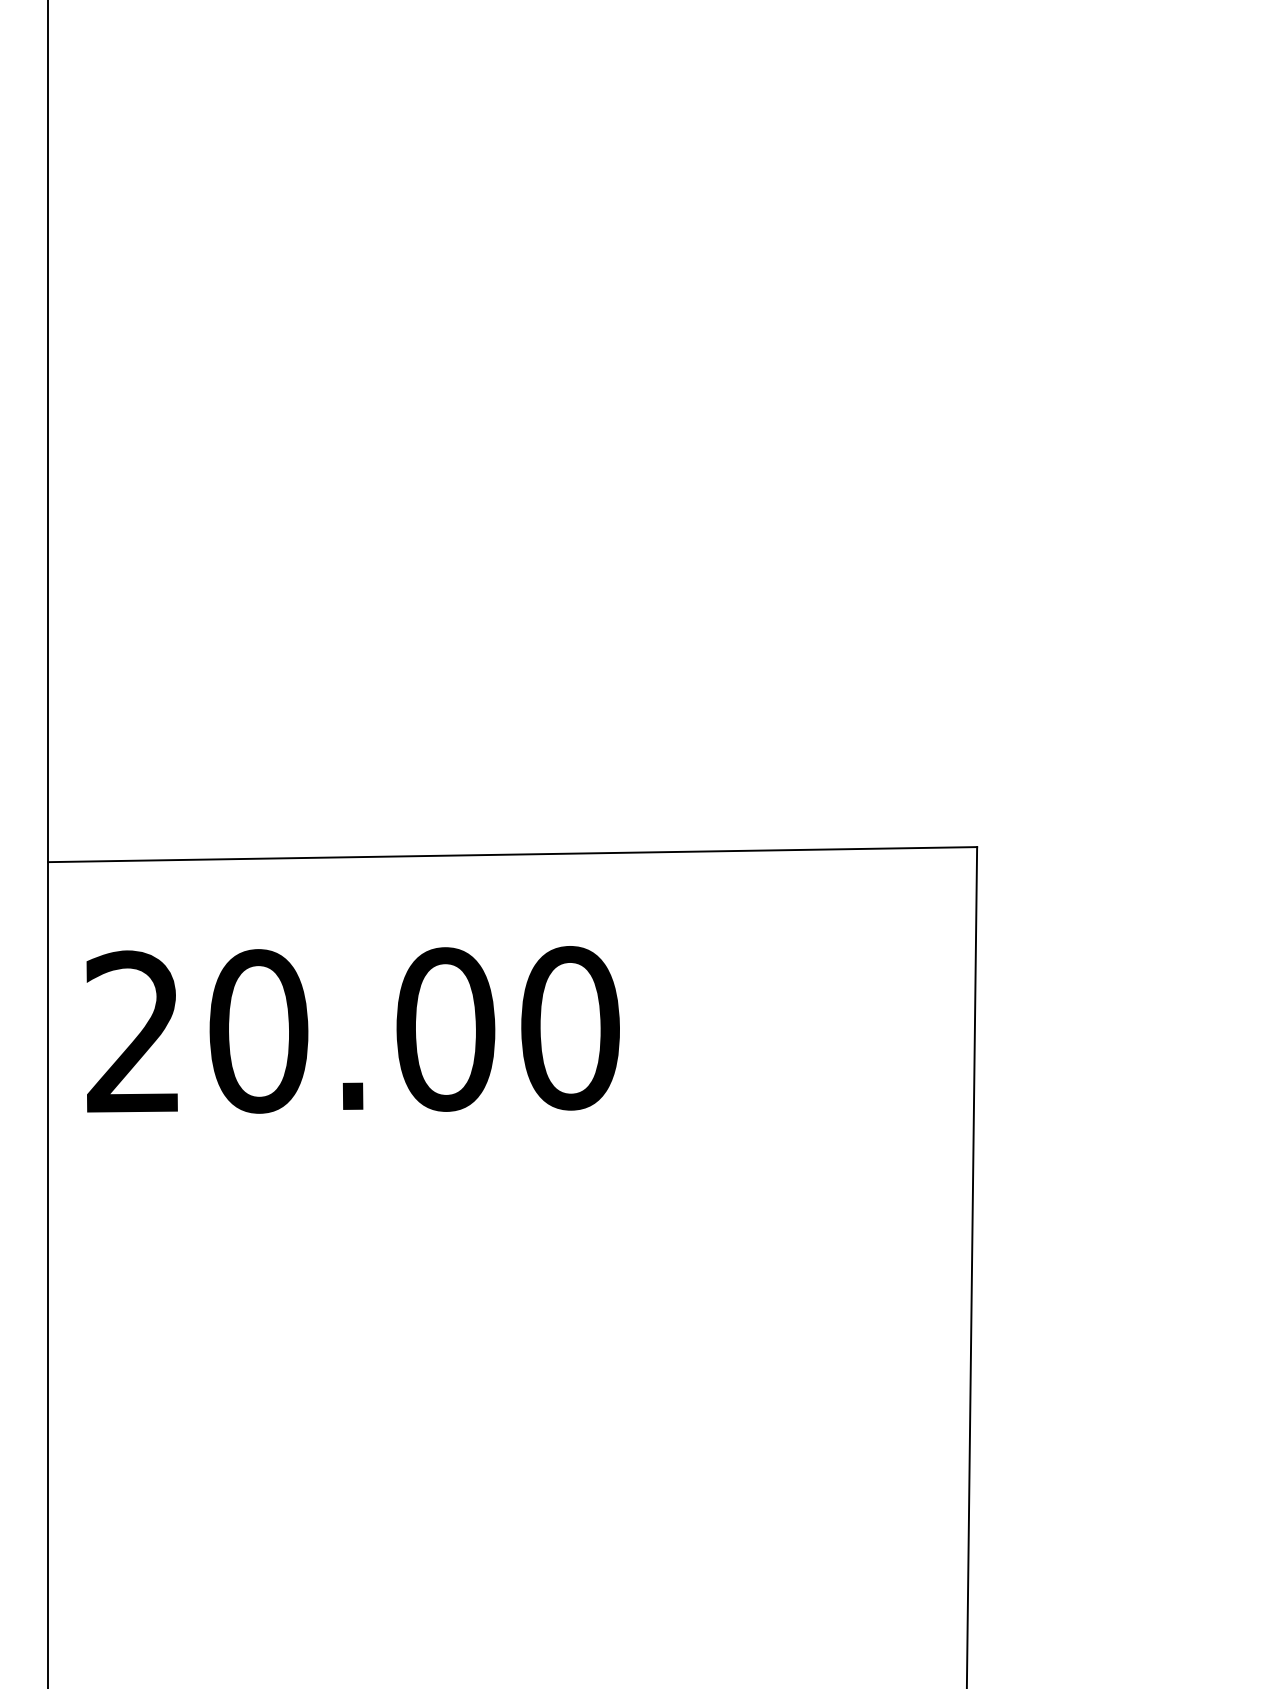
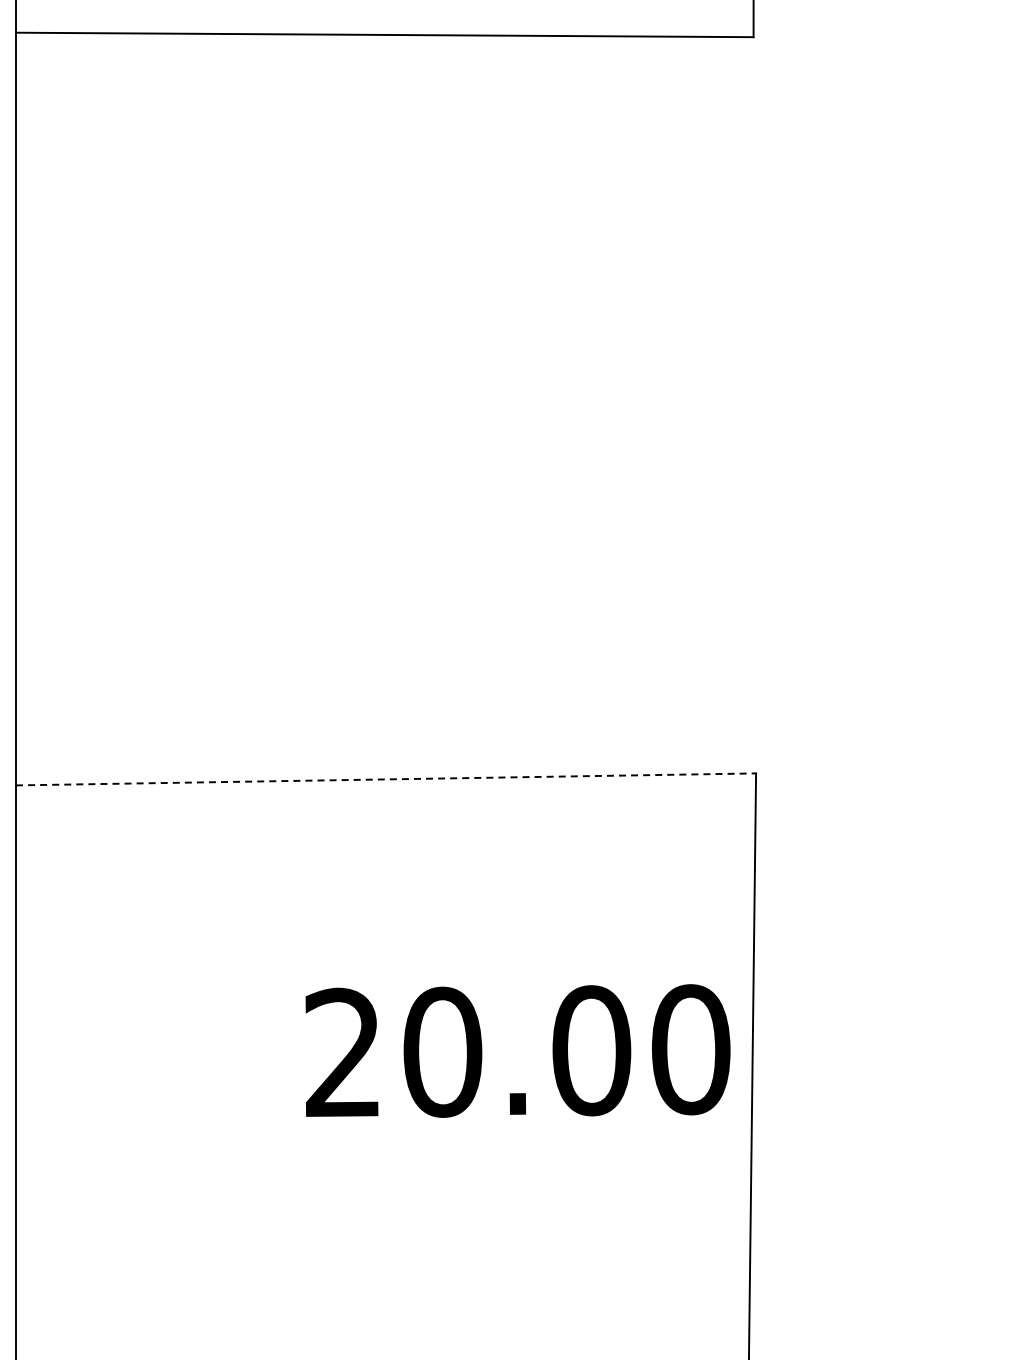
line: (513, 854) -> (386, 779), solid -> dashed
text: (352, 1029) -> (517, 1050), moved

